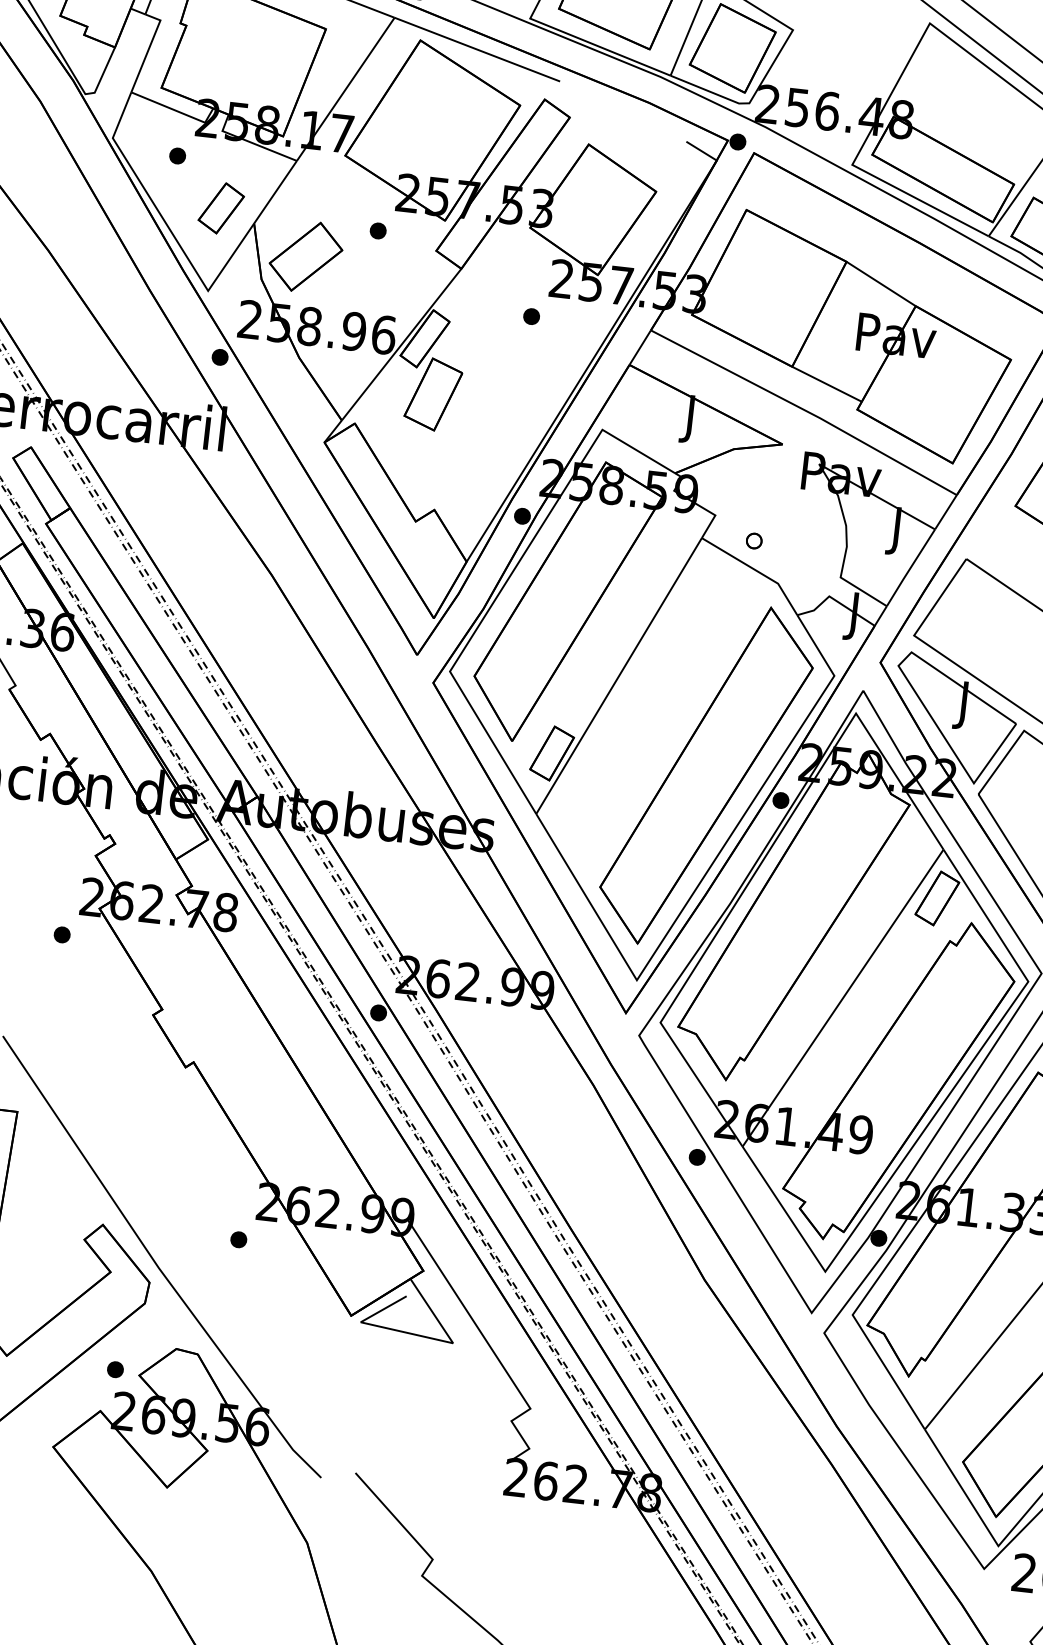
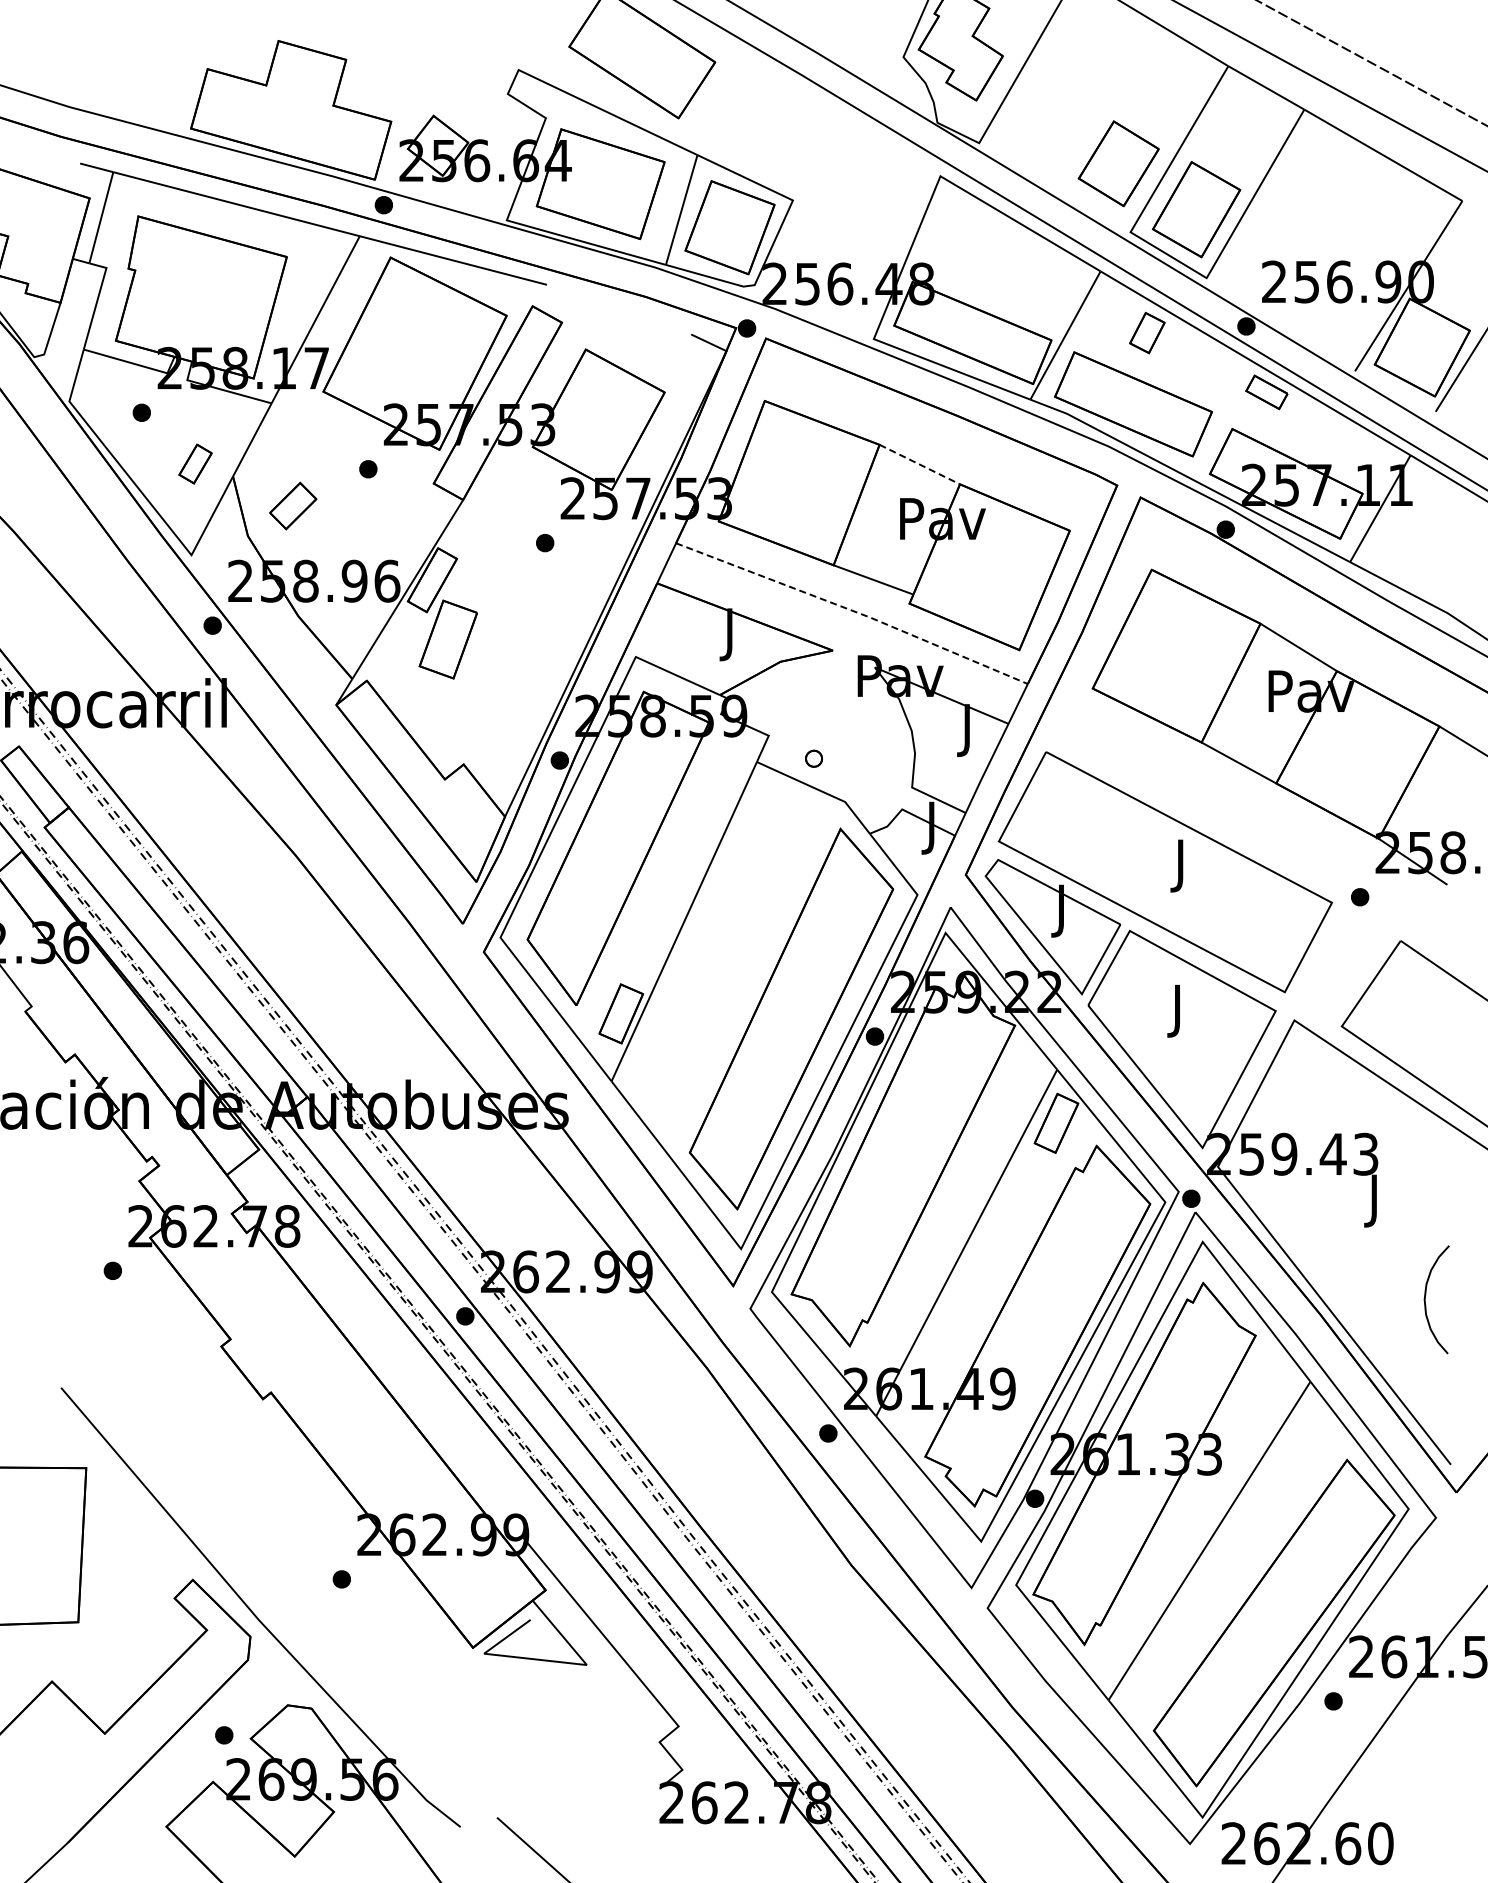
part: (221, 207) -> (195, 463), size x0.7
part: (305, 256) -> (292, 505), size x0.6
line: (880, 283) -> (919, 464), solid -> dashed
line: (805, 410) -> (853, 611), solid -> dashed

